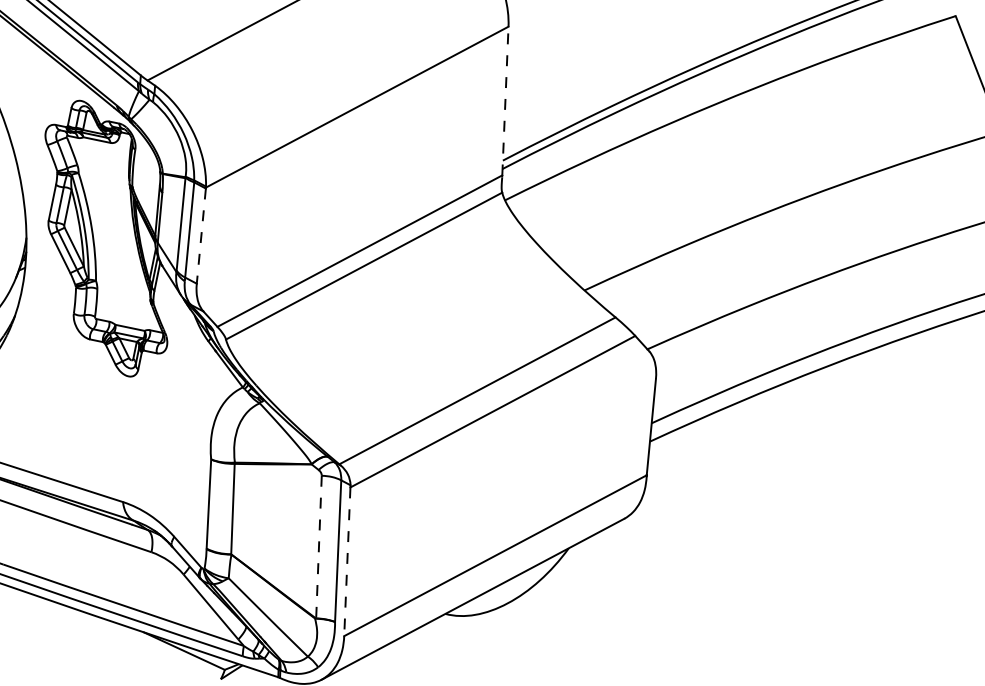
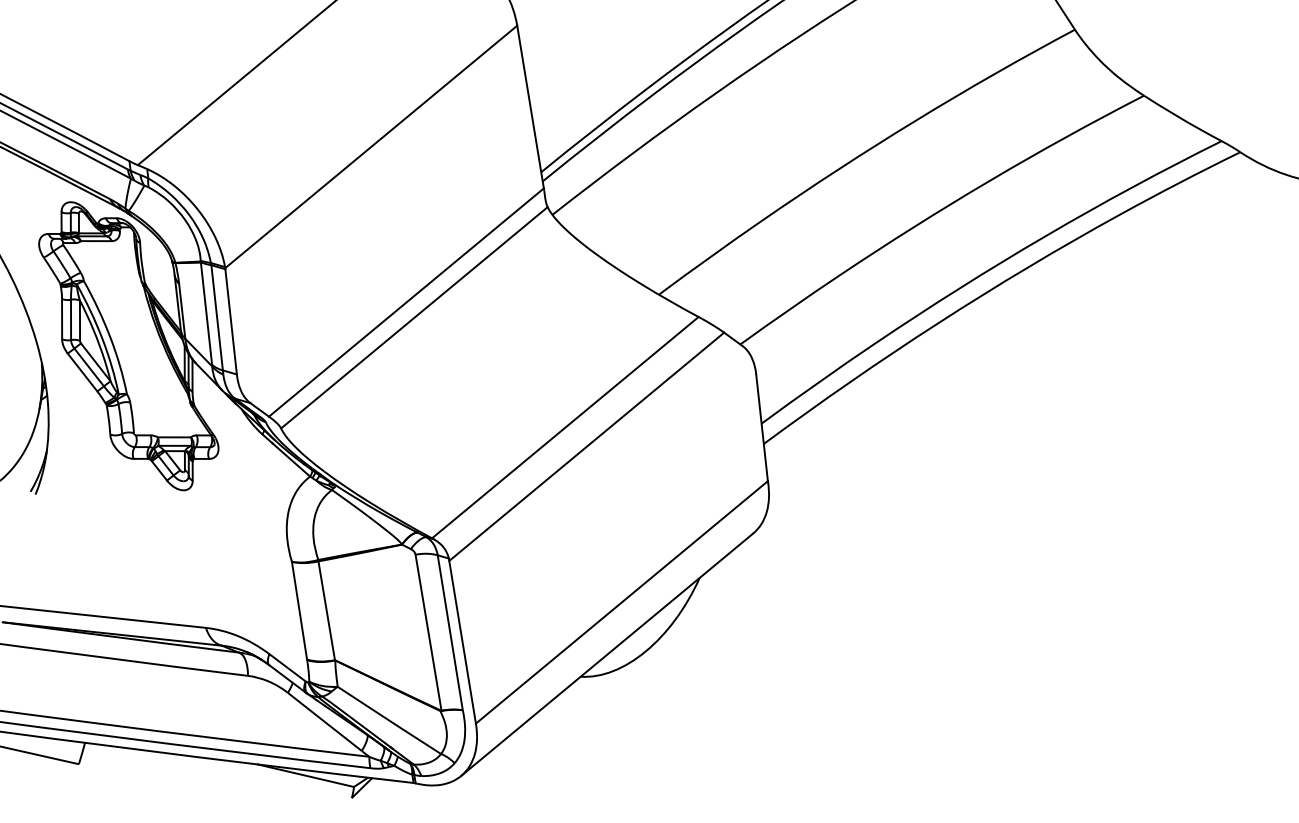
line: (505, 100) -> (530, 106), dashed -> solid
line: (201, 235) -> (231, 321), dashed -> solid
line: (318, 547) -> (428, 633), dashed -> solid
line: (347, 561) -> (462, 642), dashed -> solid

